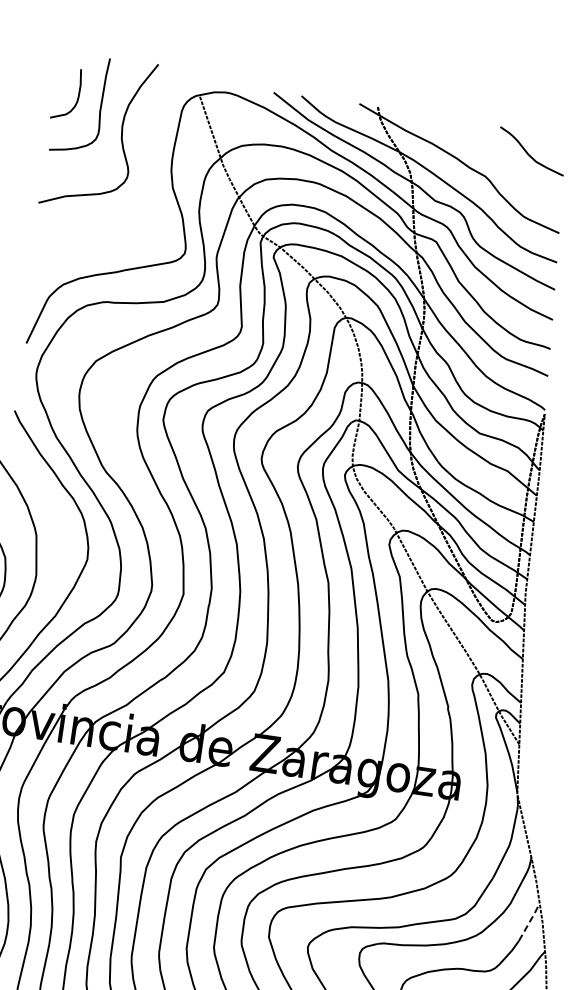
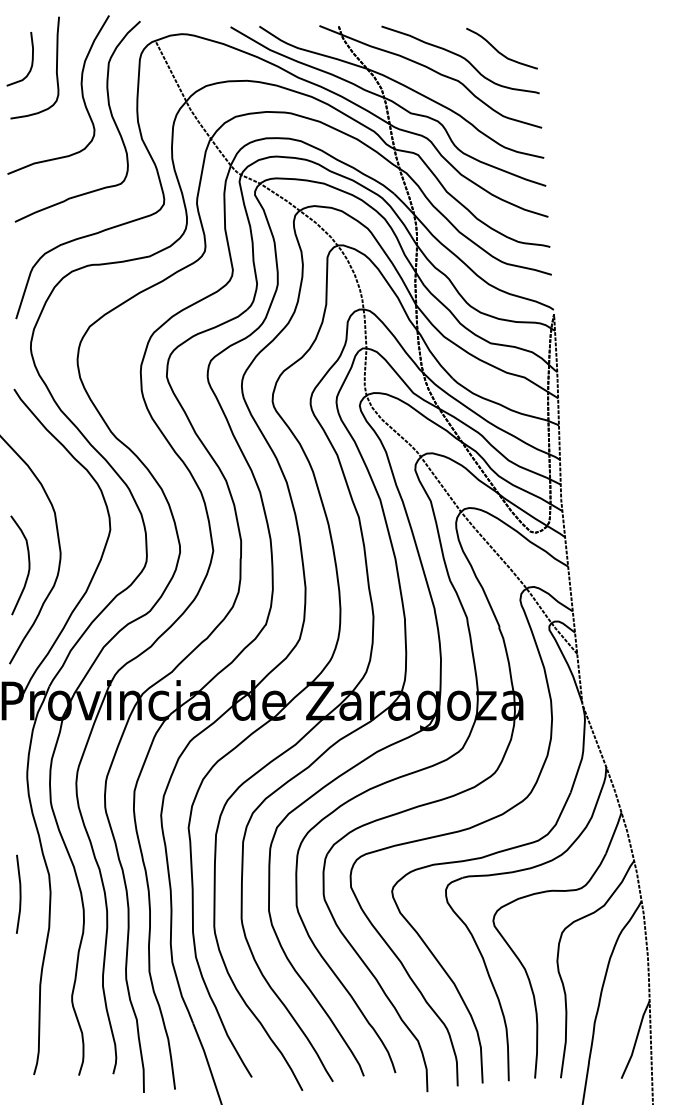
curve: (490, 154) -> (460, 57), added
curve: (145, 156) -> (109, 111), added
line: (530, 921) -> (614, 832), dashed -> solid

